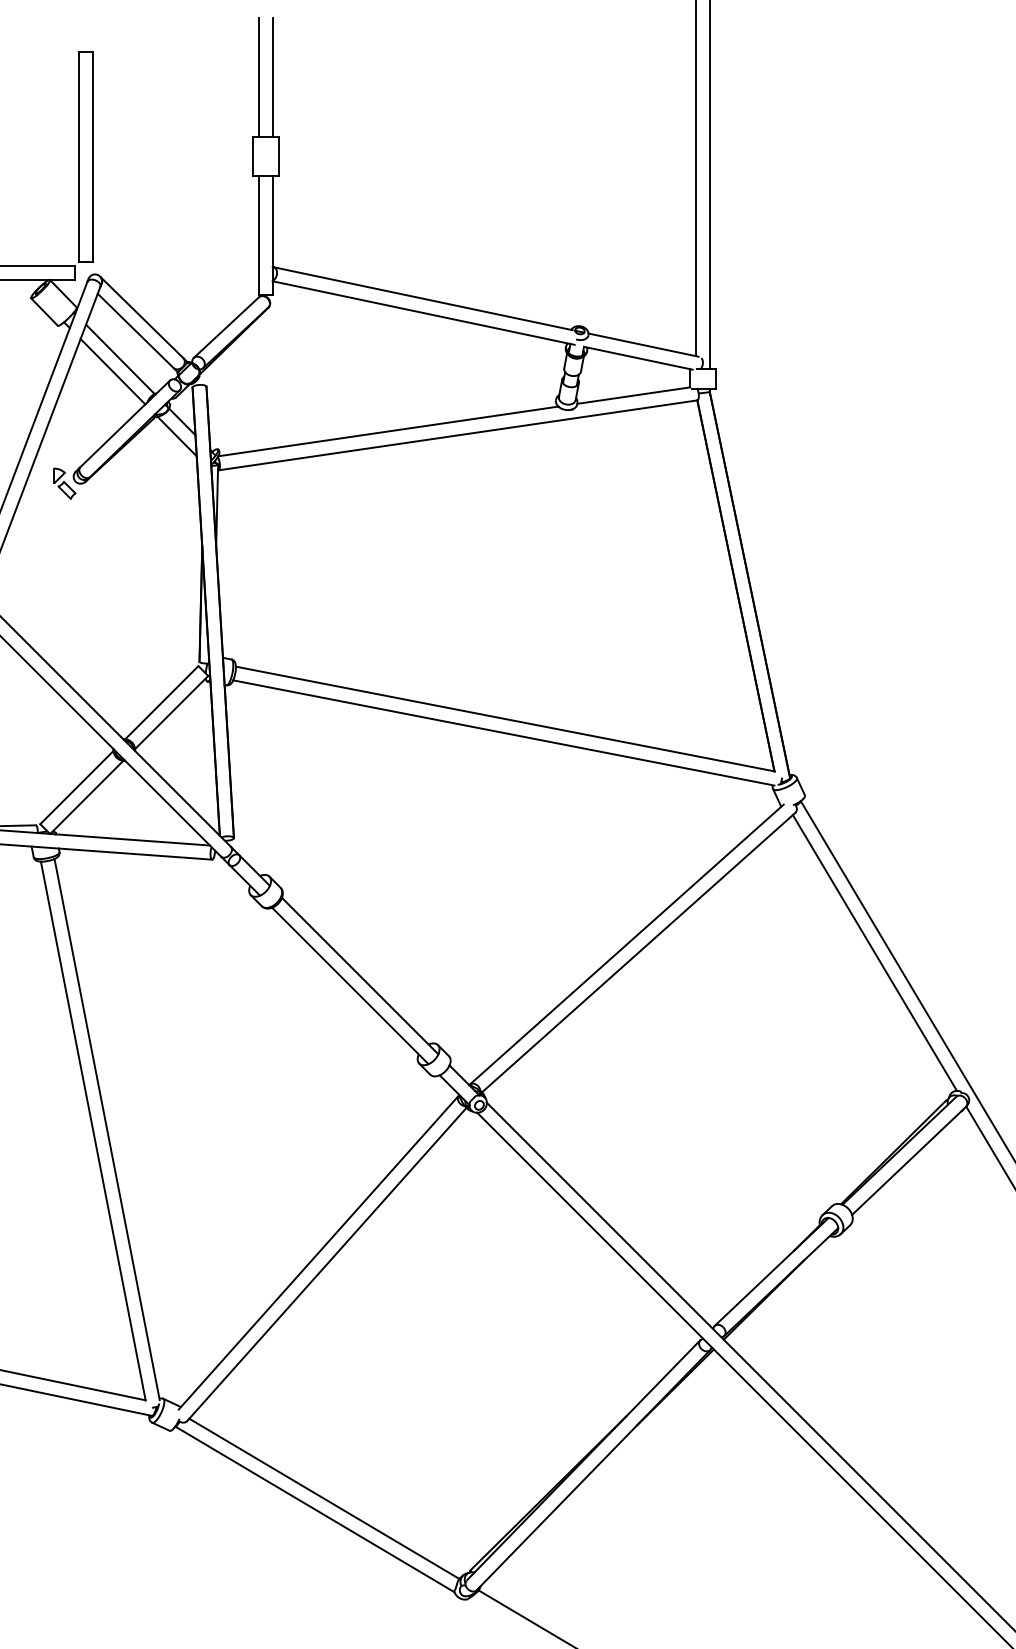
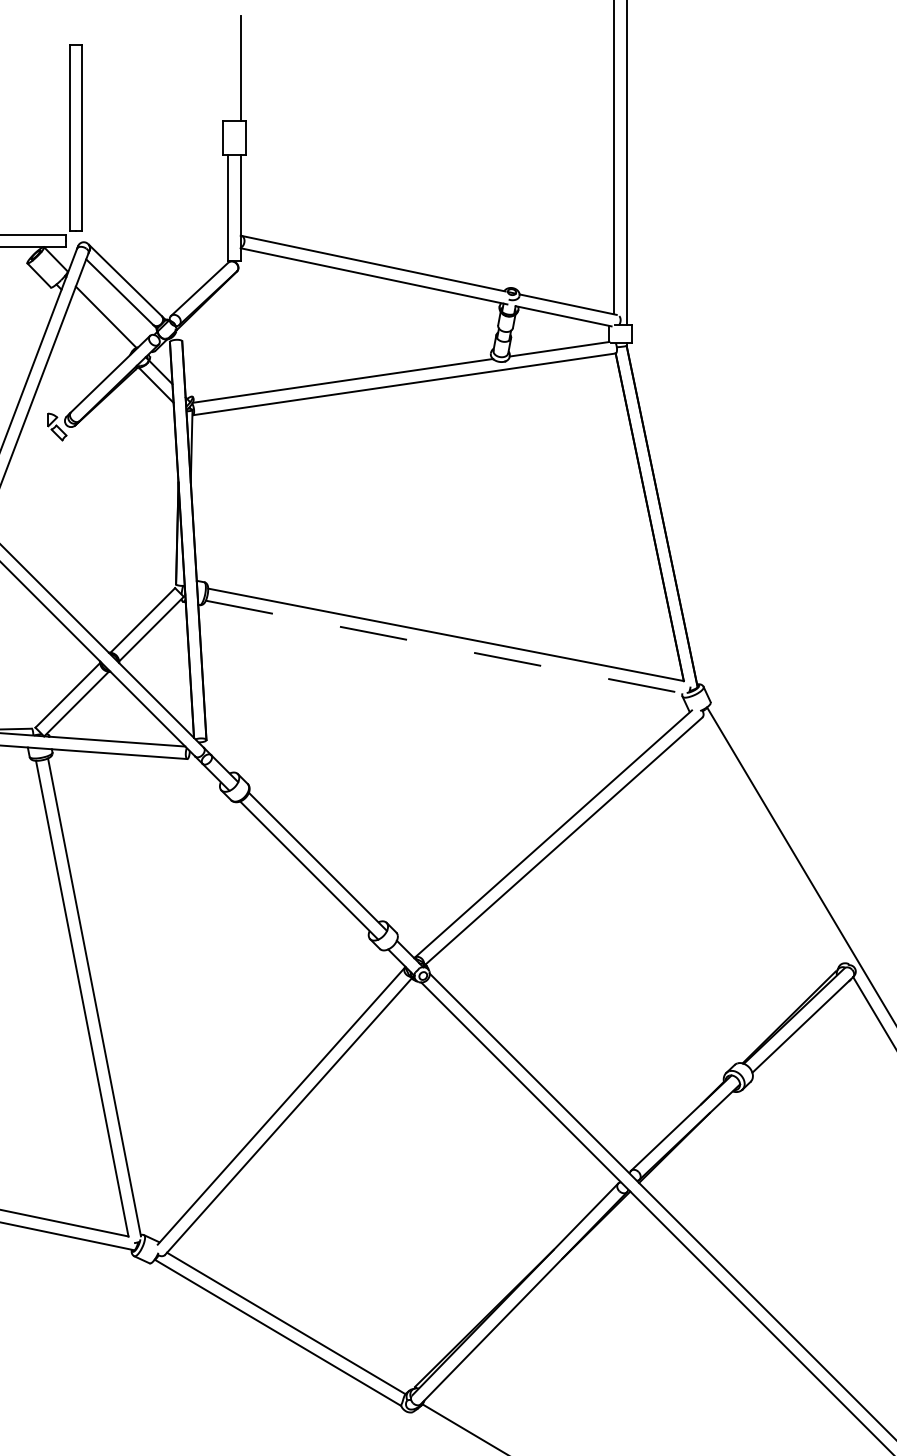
line: (258, 77) -> (228, 68), removed
line: (112, 372) -> (99, 328), removed
line: (504, 733) -> (445, 647), solid -> dashed
line: (874, 953) -> (772, 841), removed

